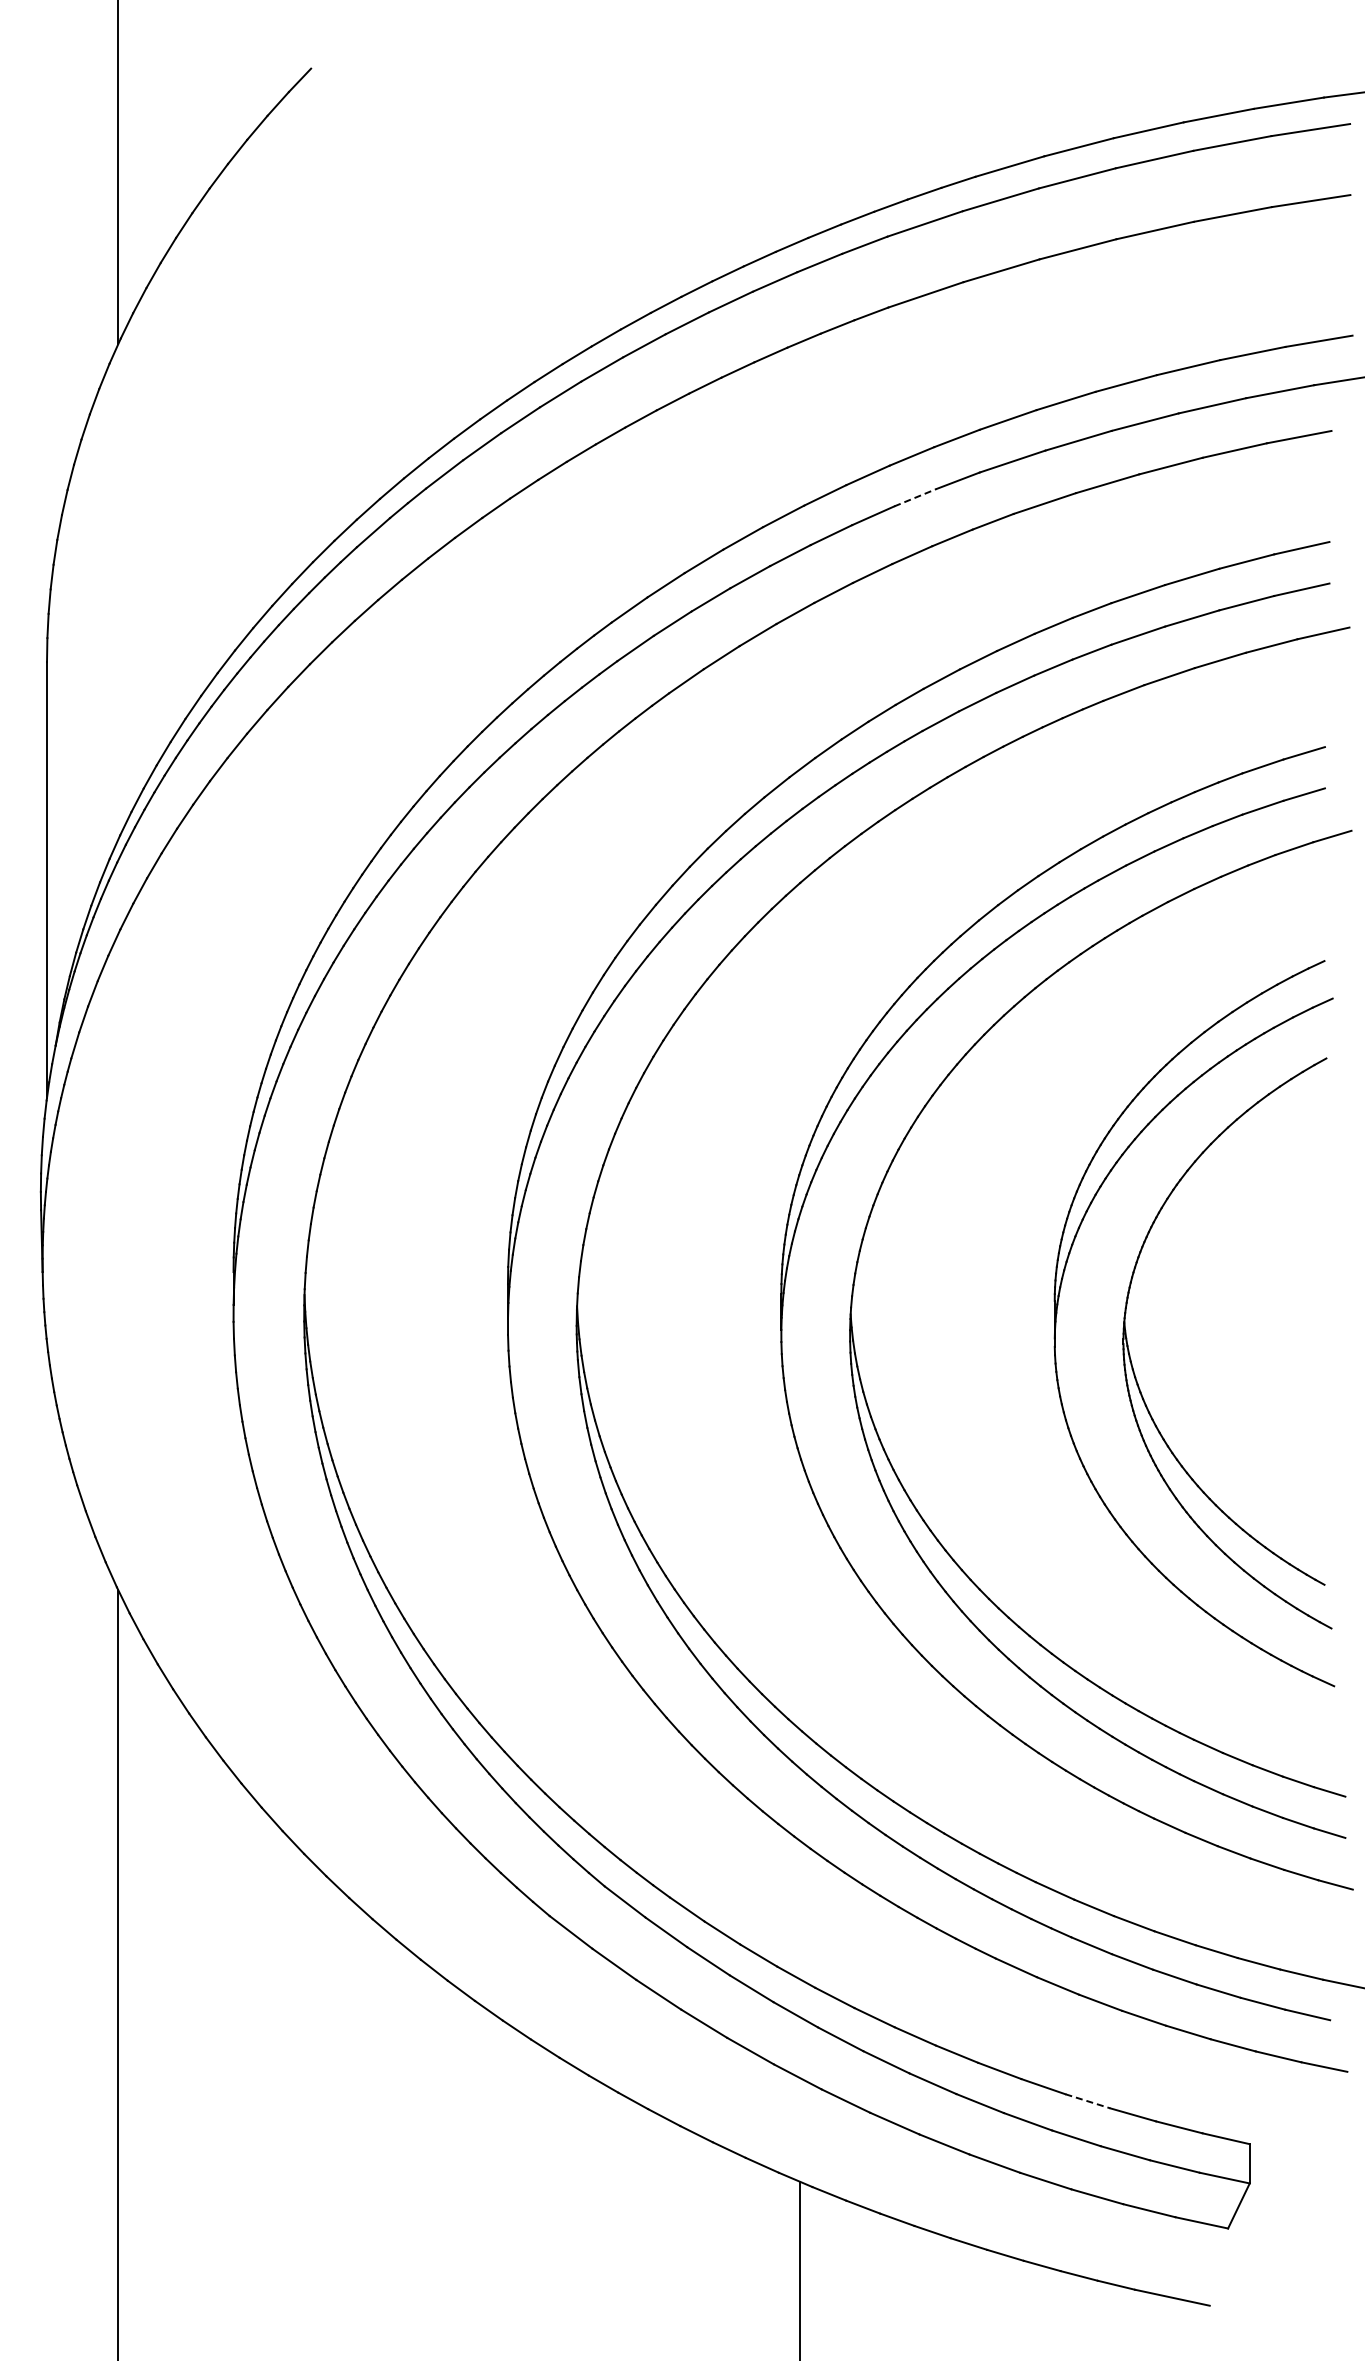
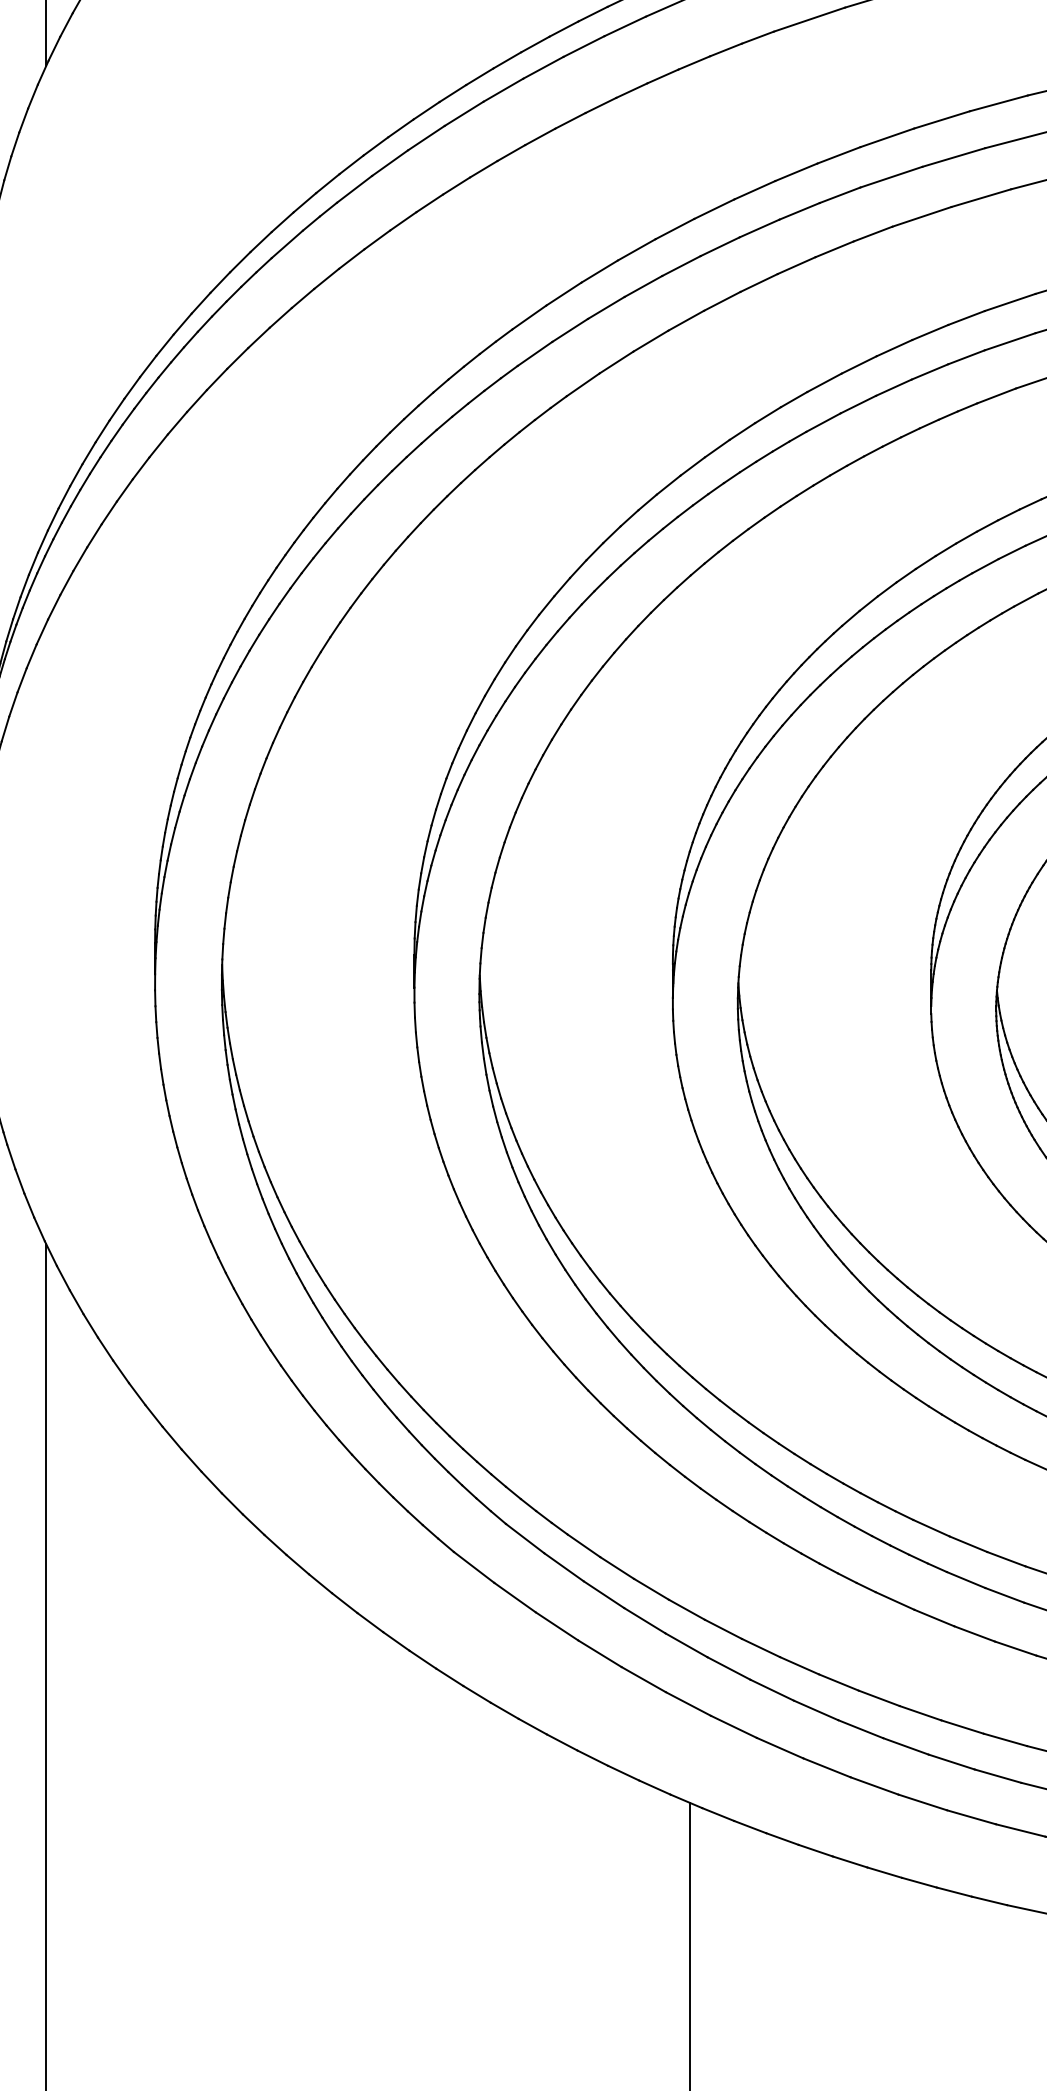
line: (915, 497) -> (799, 211), dashed -> solid
line: (1087, 2101) -> (962, 1727), dashed -> solid

